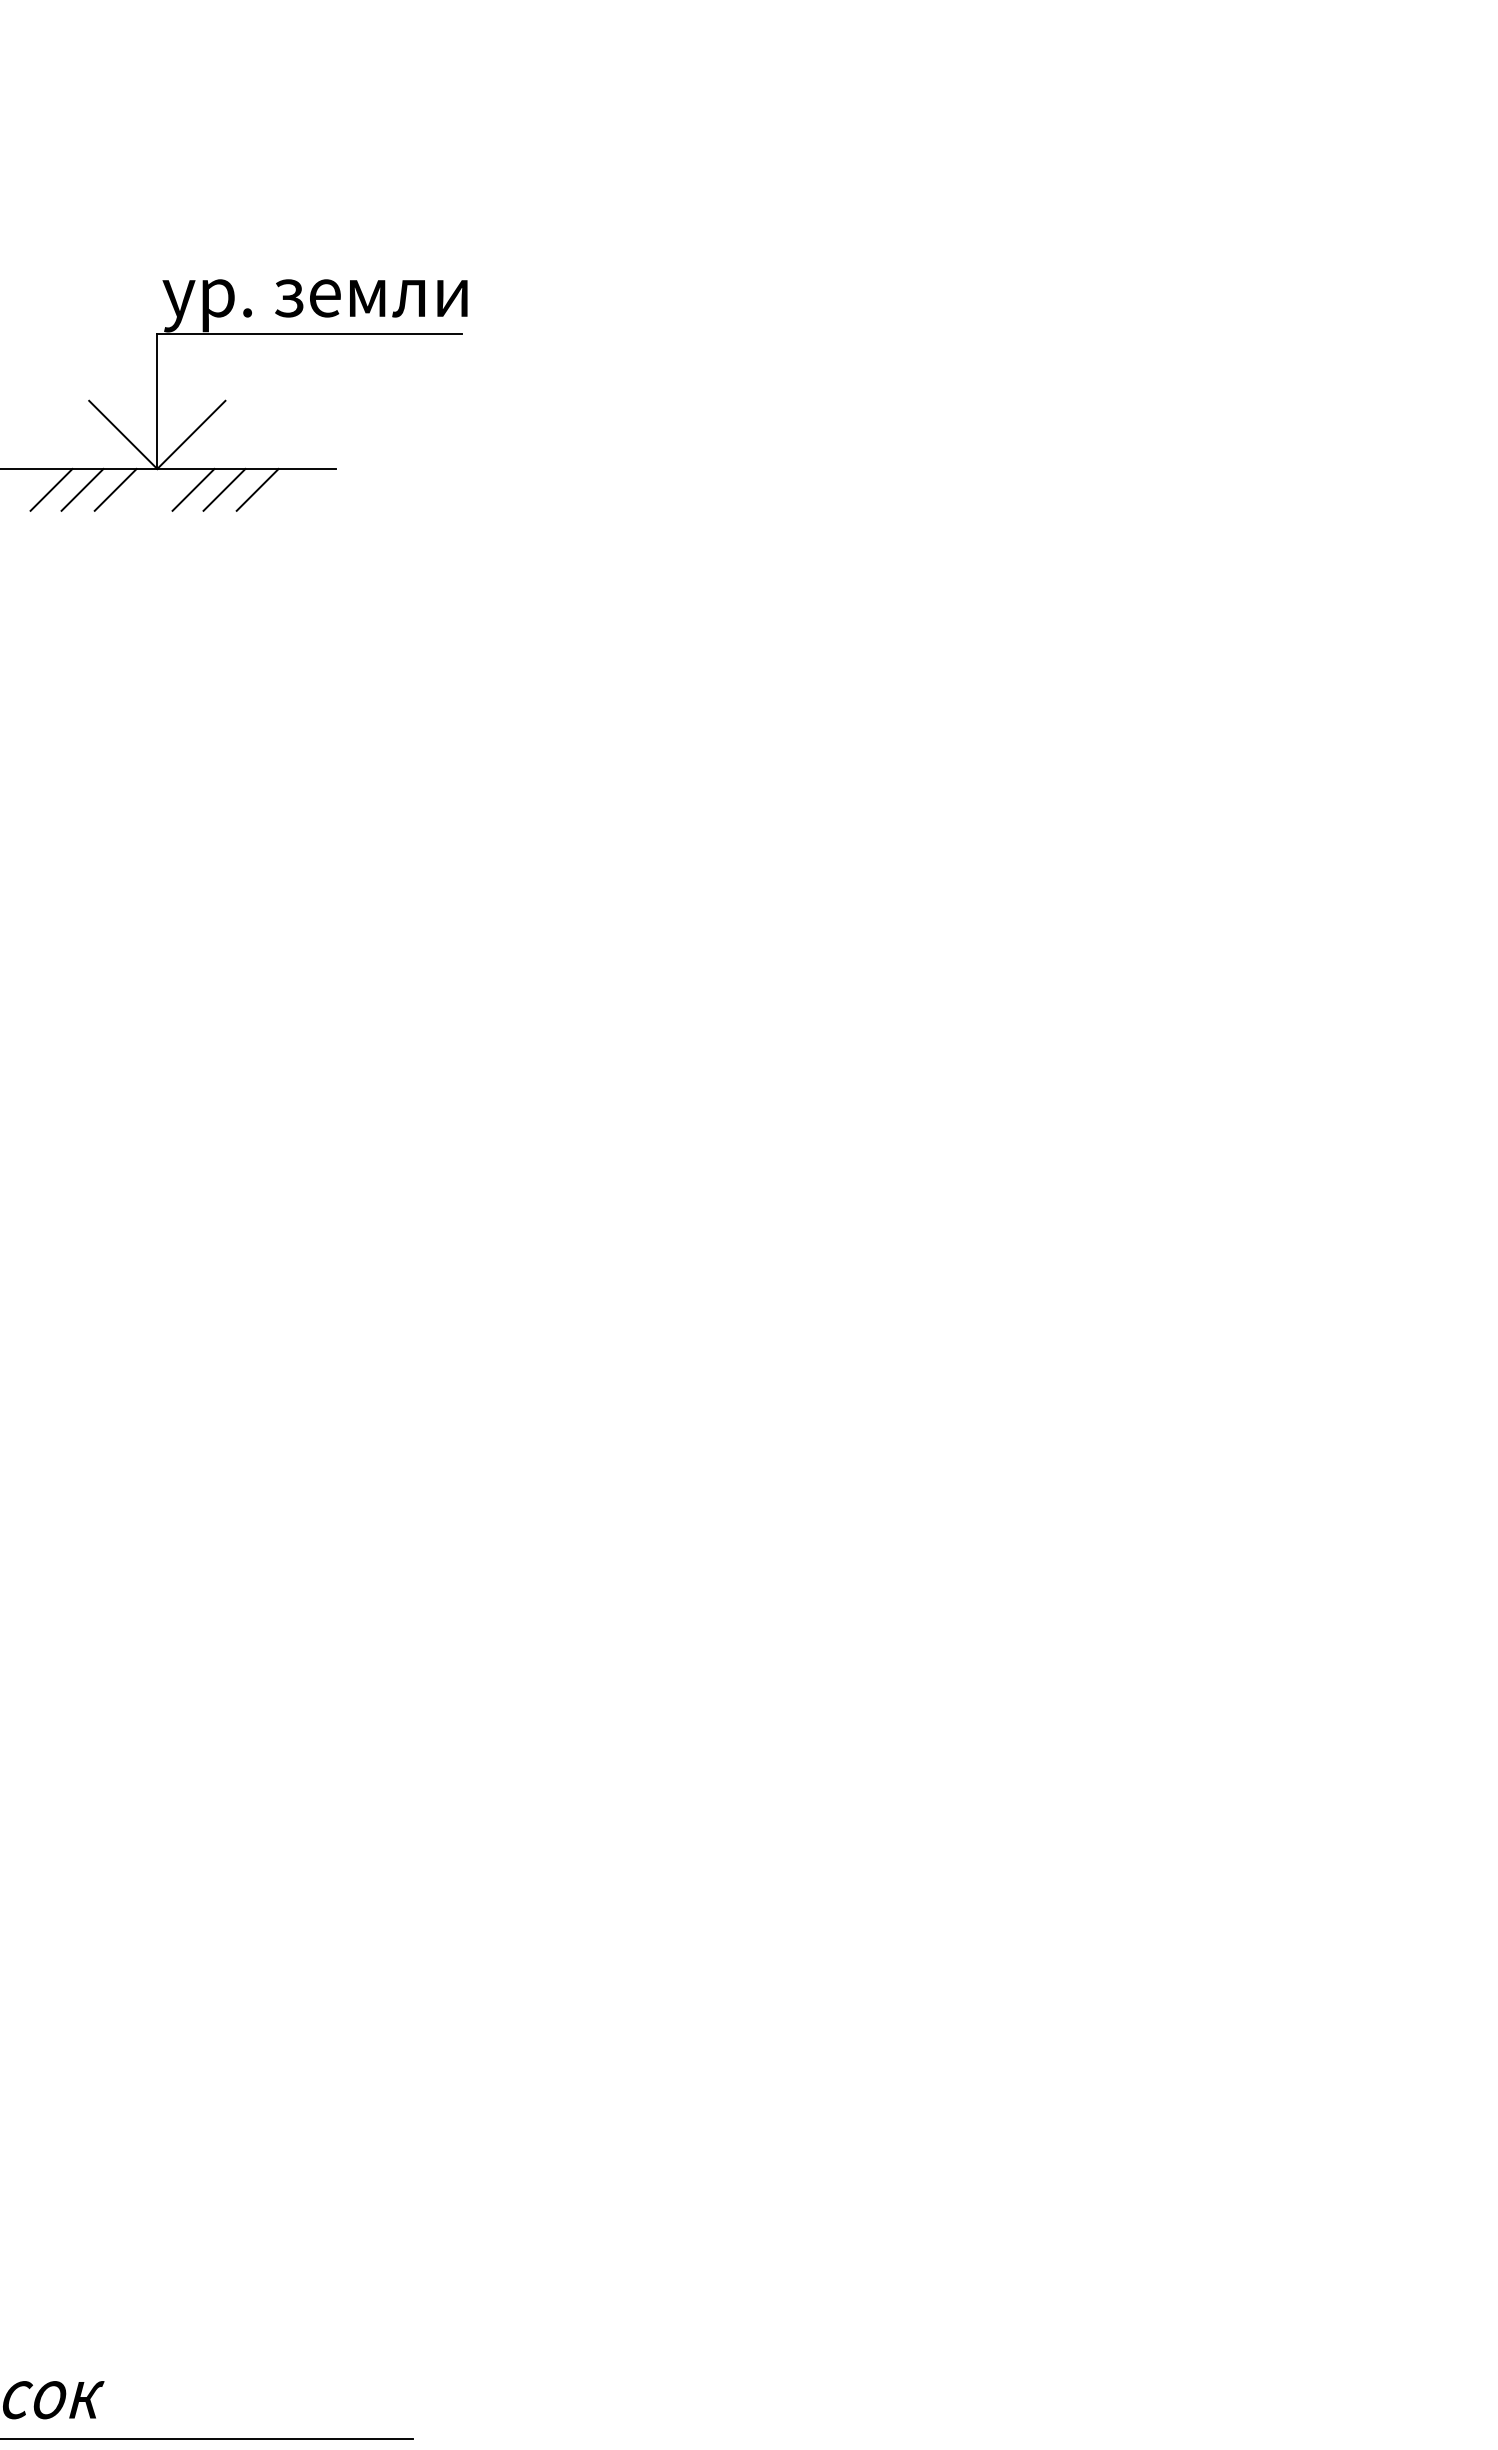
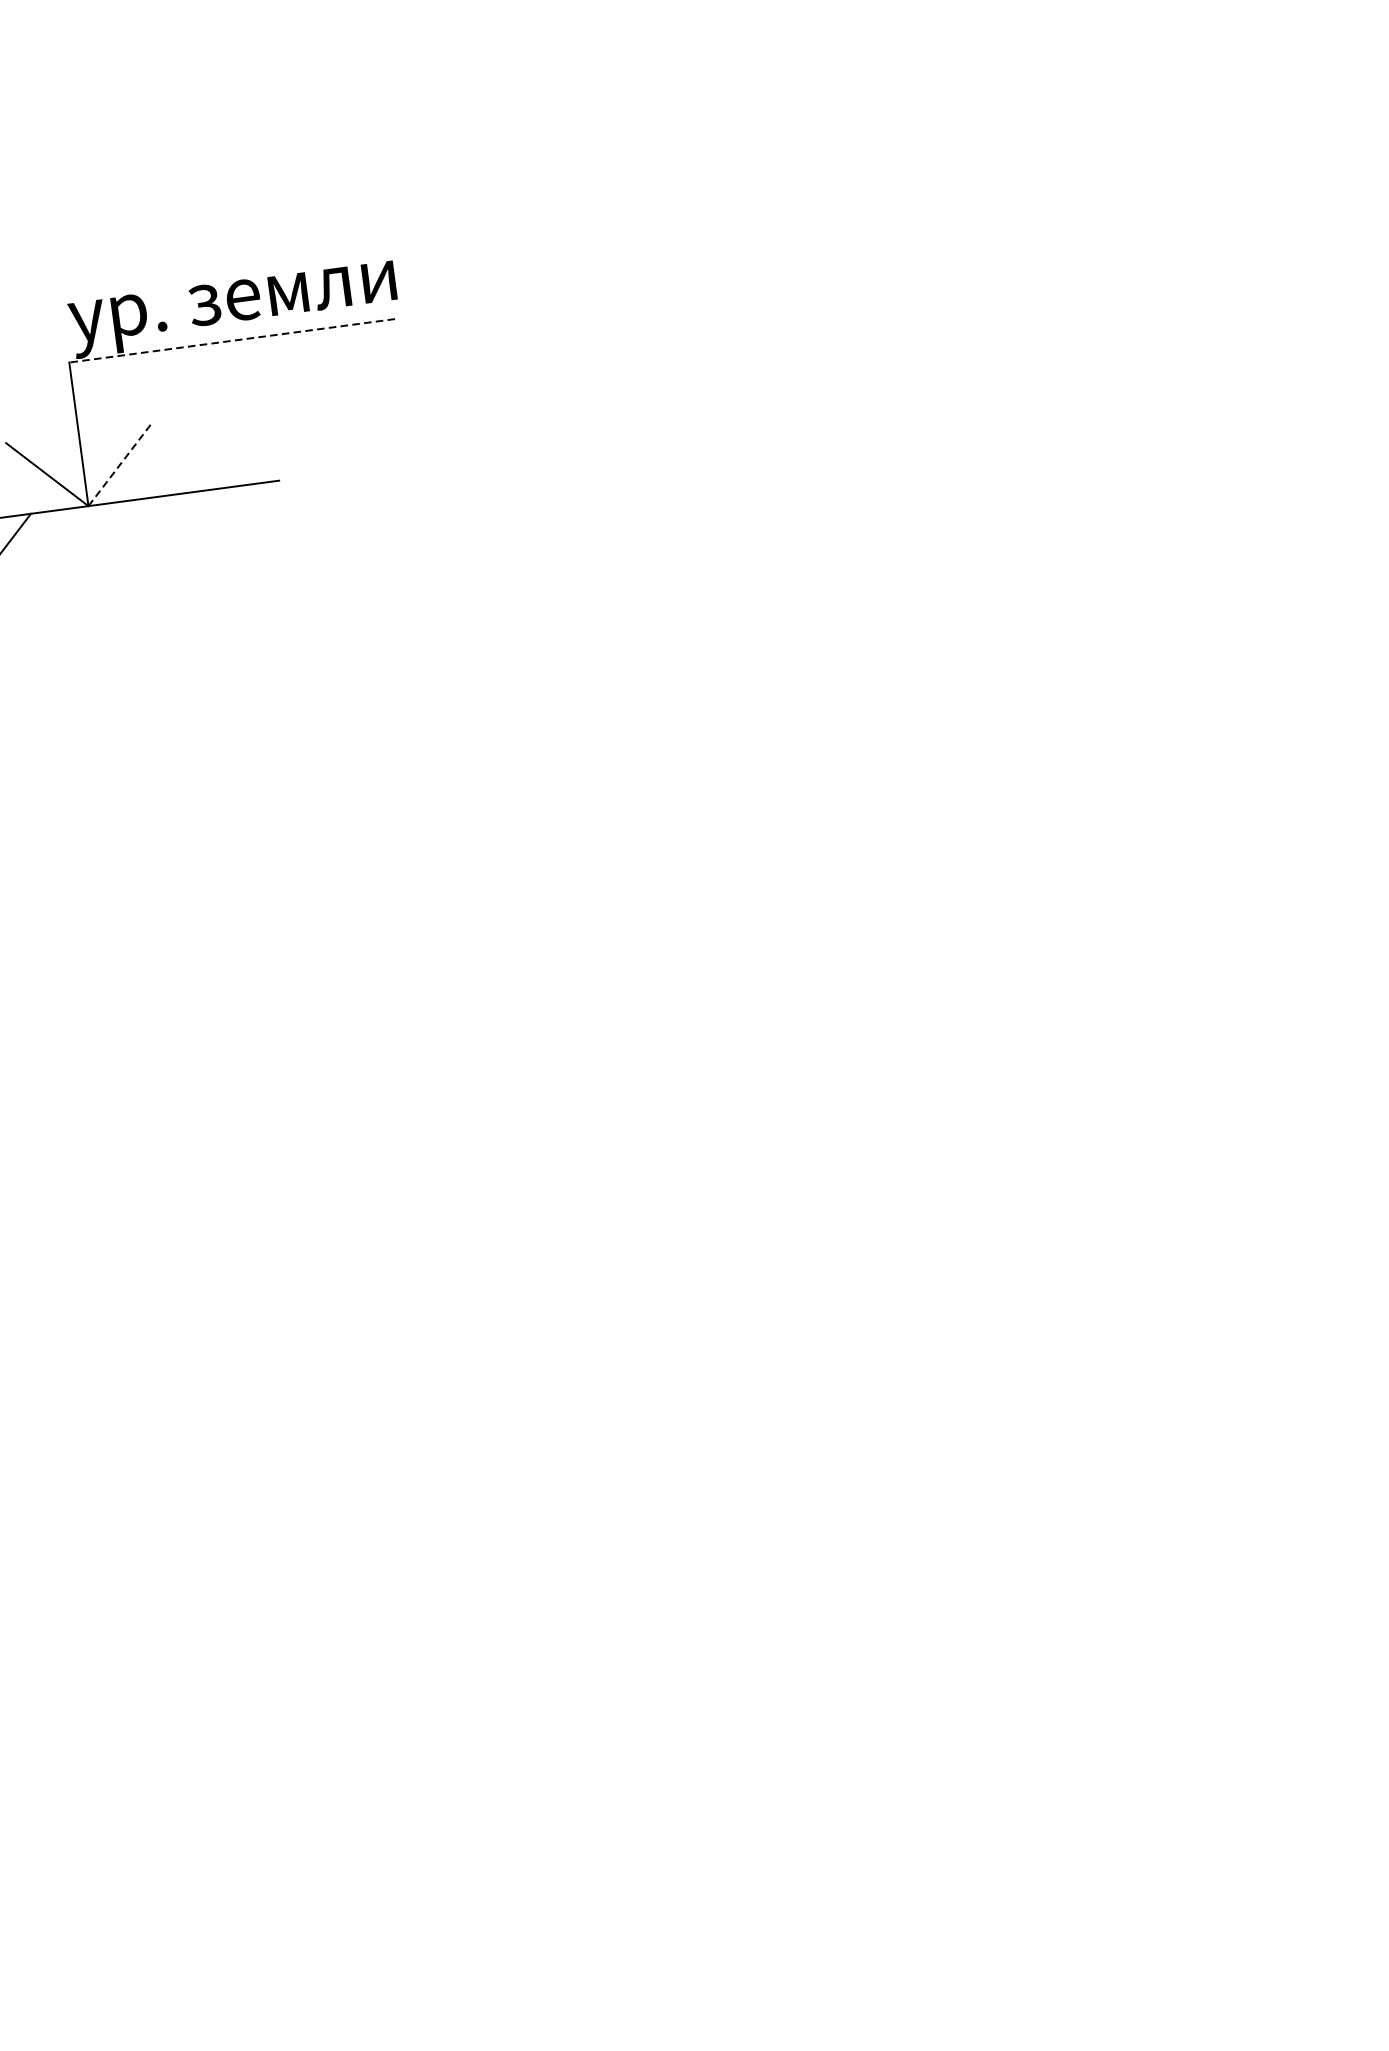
line: (309, 334) -> (231, 340), solid -> dashed
line: (191, 434) -> (120, 464), solid -> dashed
line: (115, 489) -> (46, 533), removed
line: (193, 489) -> (130, 522), removed
line: (224, 489) -> (163, 518), removed
line: (257, 489) -> (198, 513), removed

